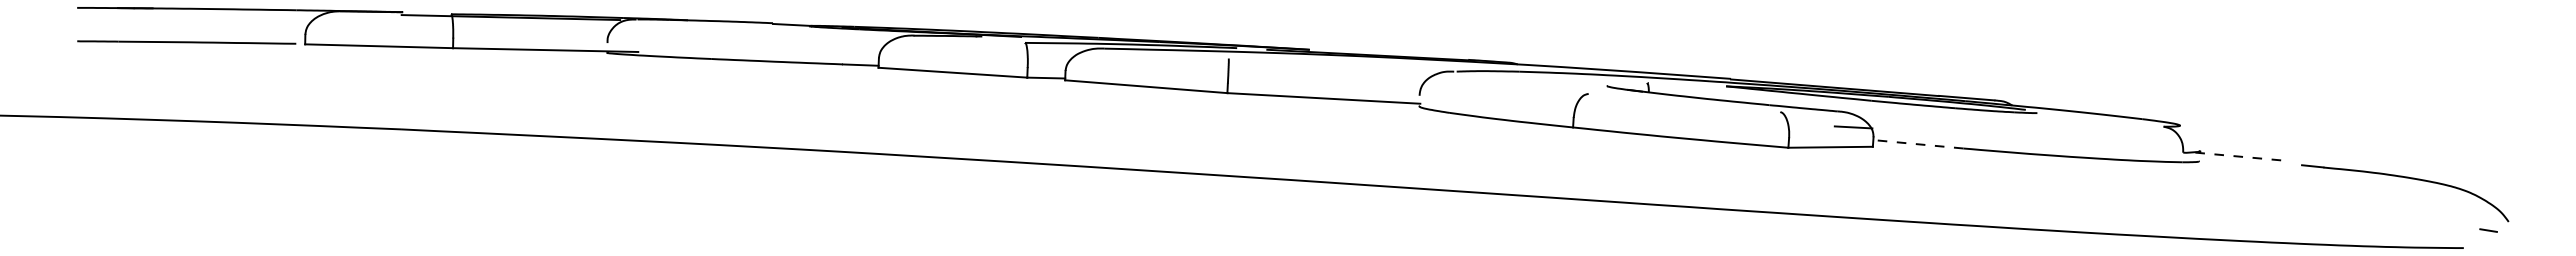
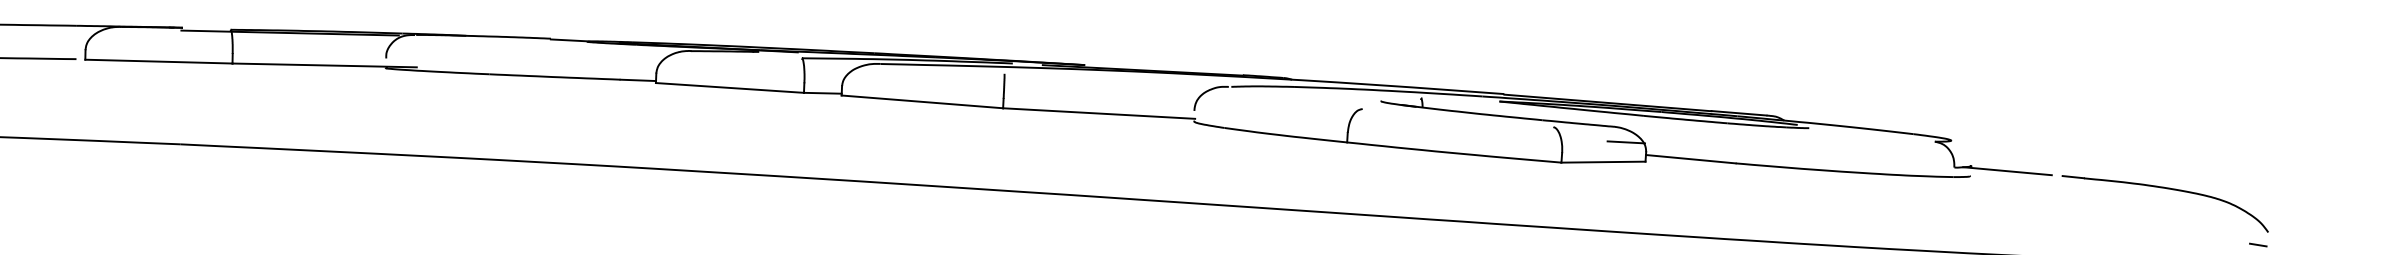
line: (1917, 144) -> (1689, 159), dashed -> solid
line: (2236, 156) -> (2007, 171), dashed -> solid
part: (2405, 178) -> (2165, 189), moved

